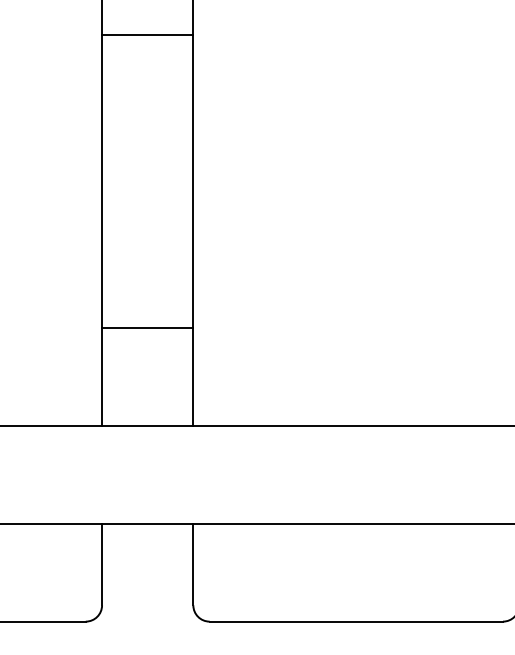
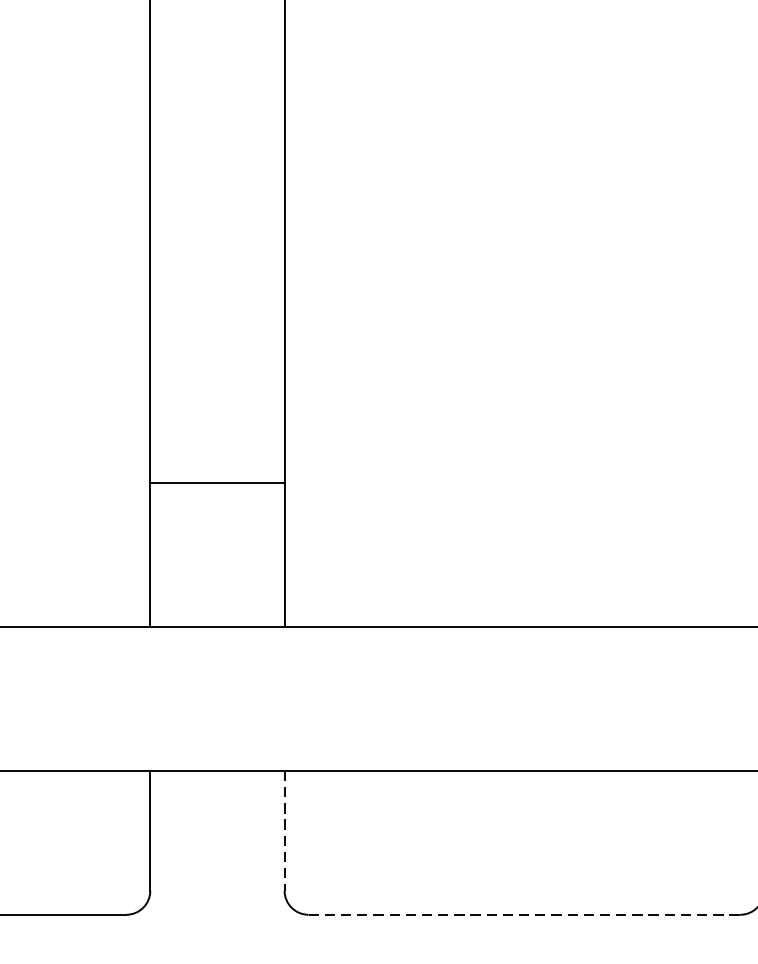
line: (147, 34) -> (217, 50), removed
line: (193, 564) -> (284, 830), solid -> dashed
line: (356, 621) -> (524, 914), solid -> dashed

